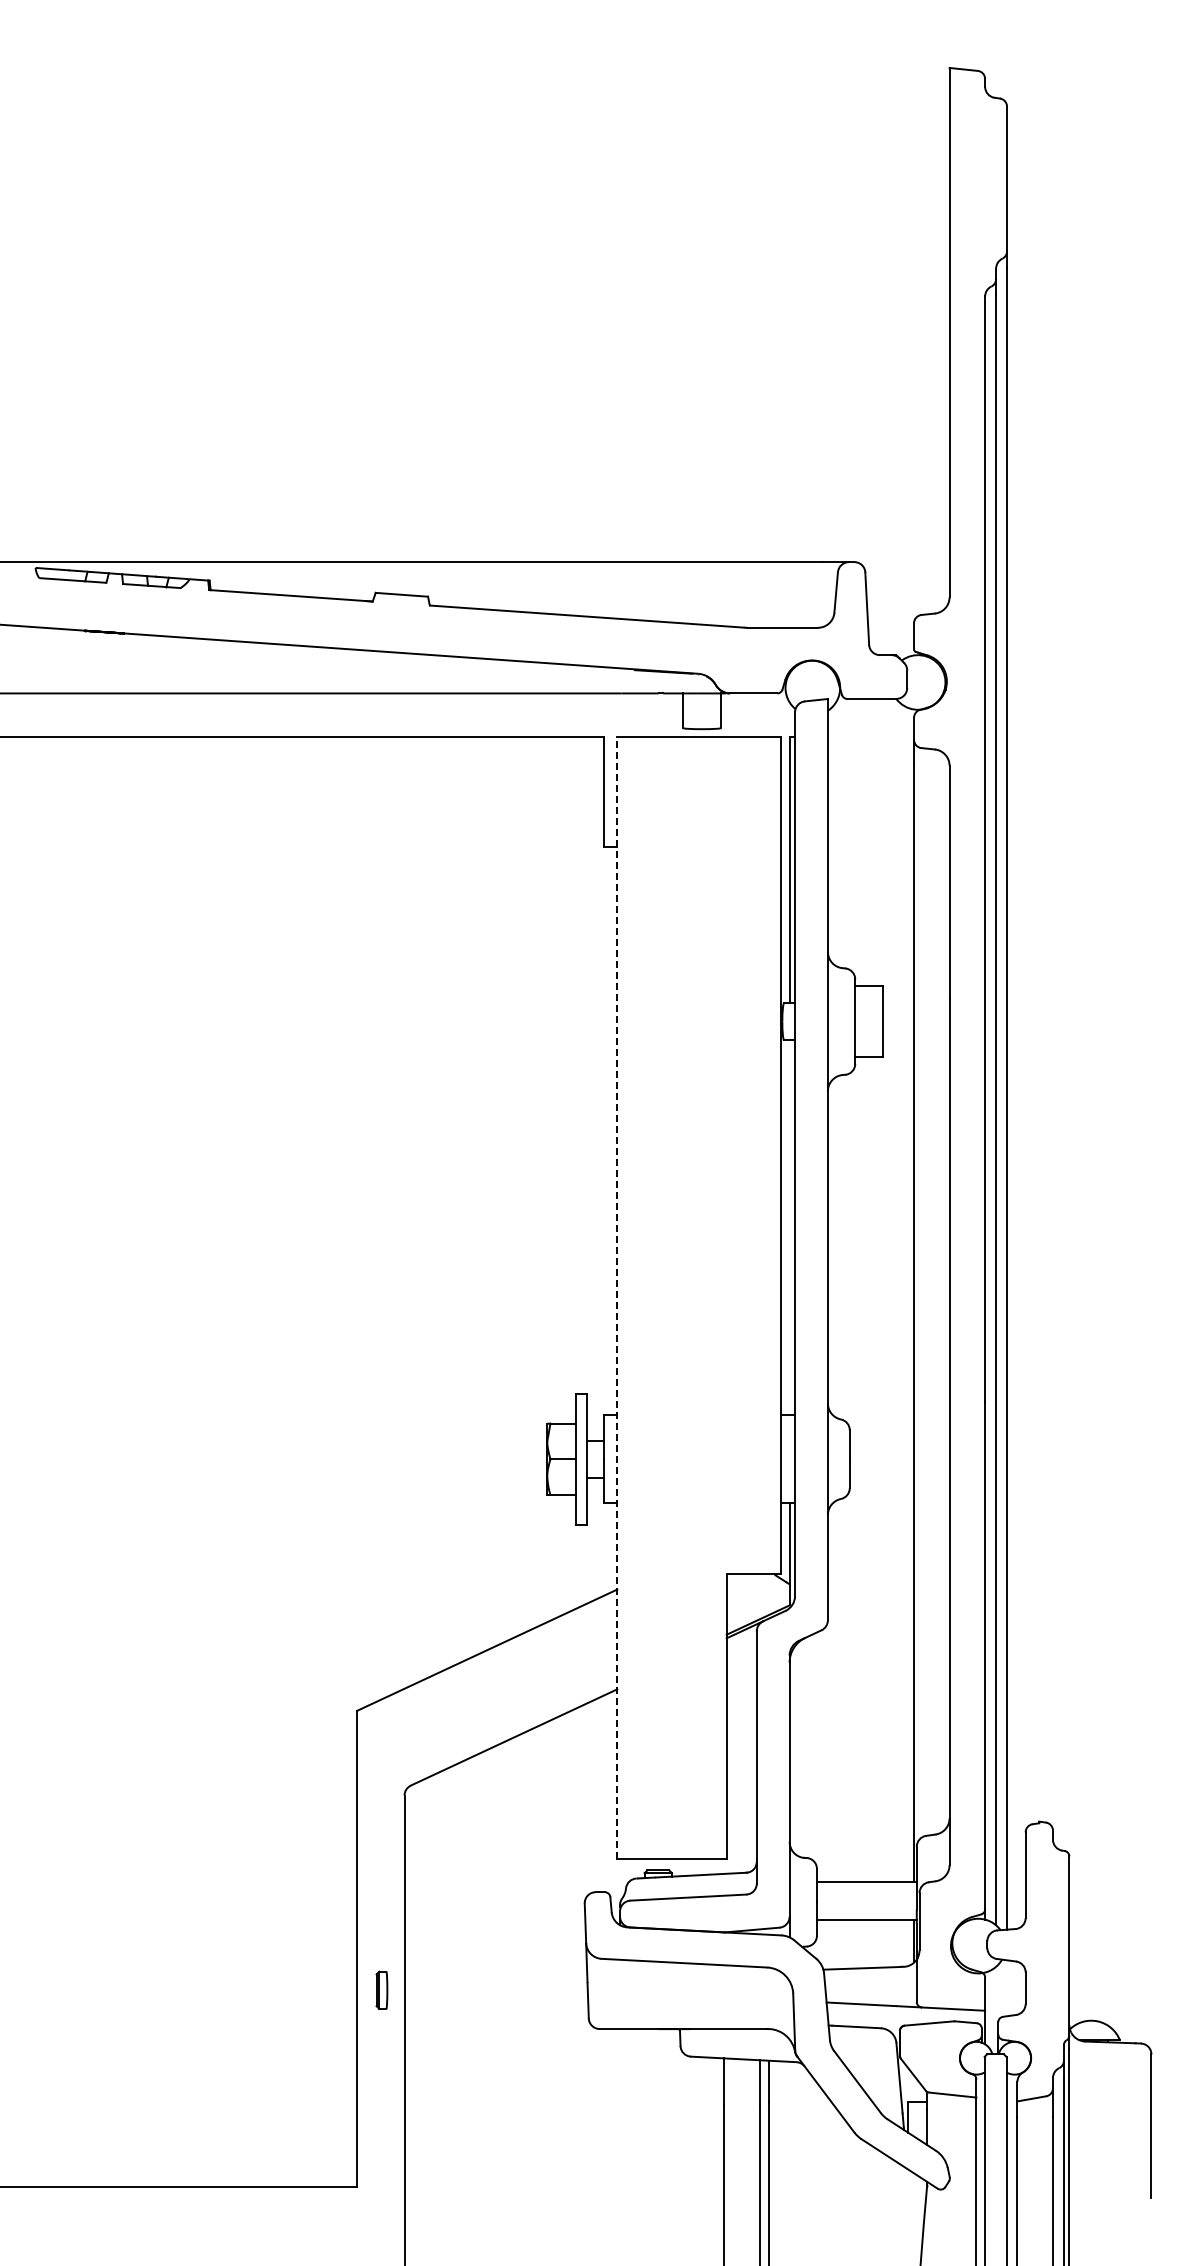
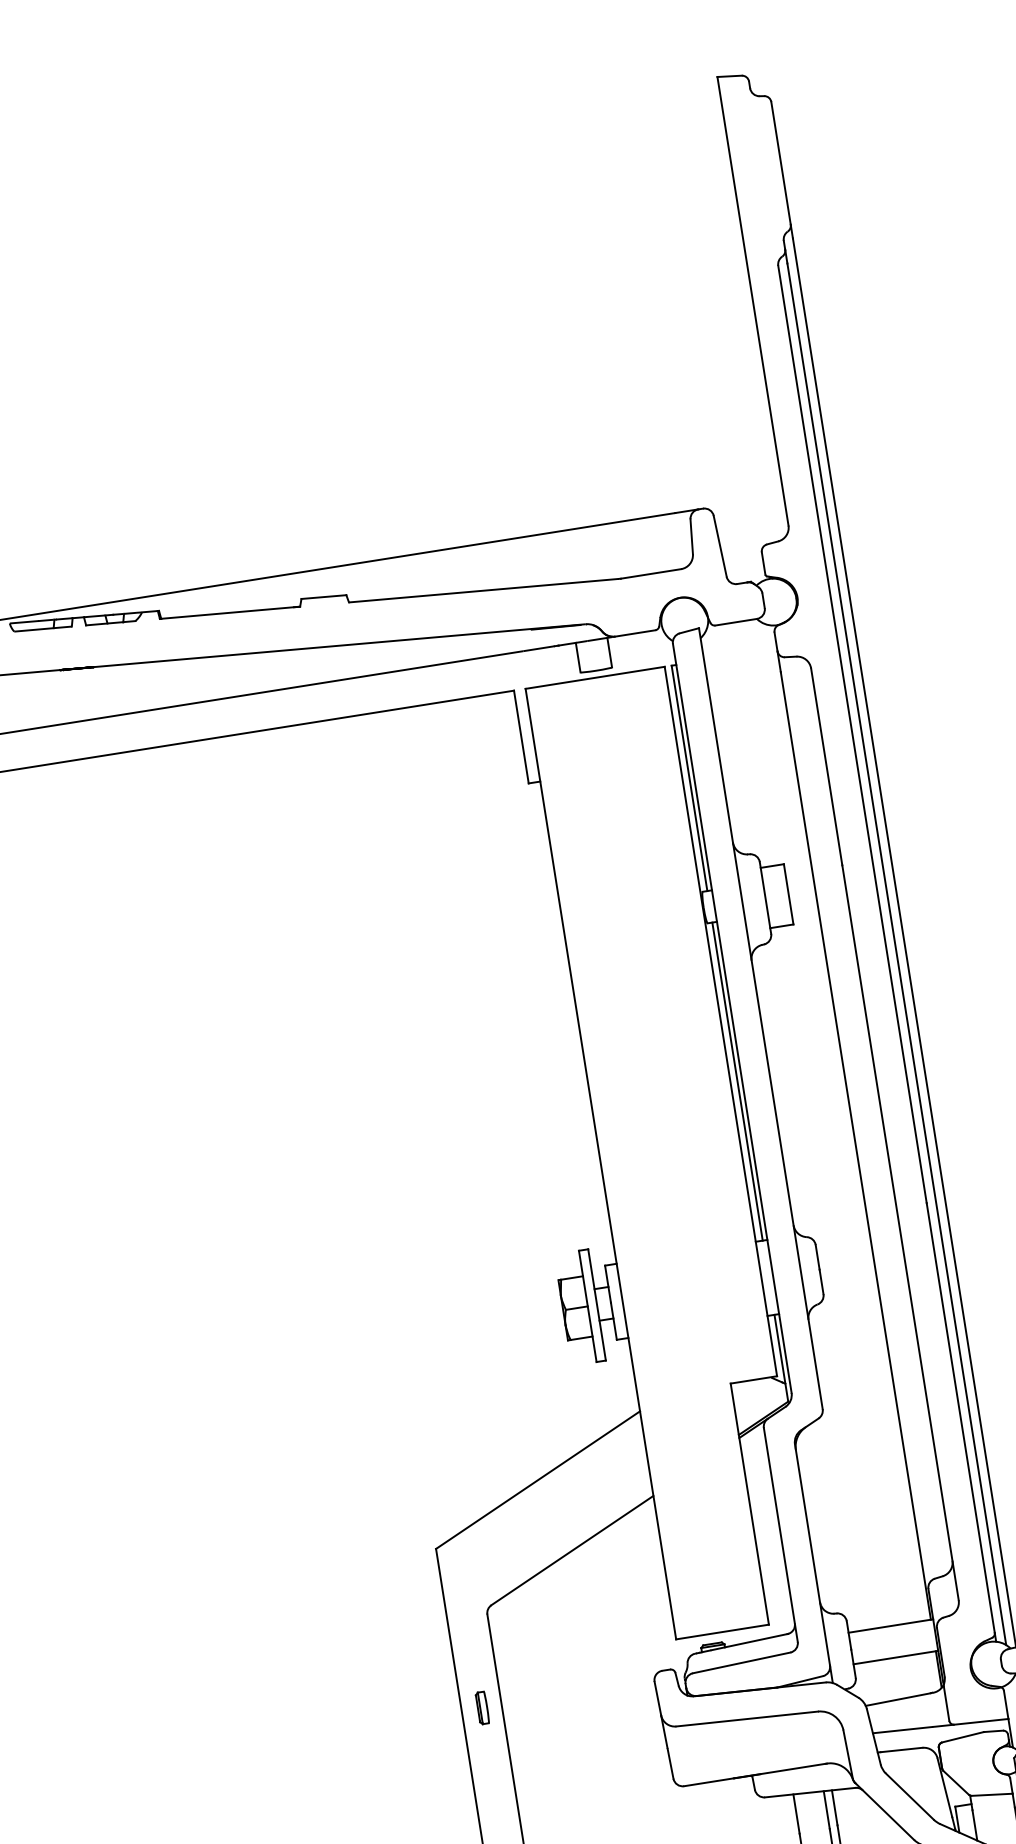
line: (789, 1227) -> (737, 1081), added
line: (617, 1297) -> (601, 1163), dashed -> solid
part: (381, 1989) -> (482, 1707), moved

